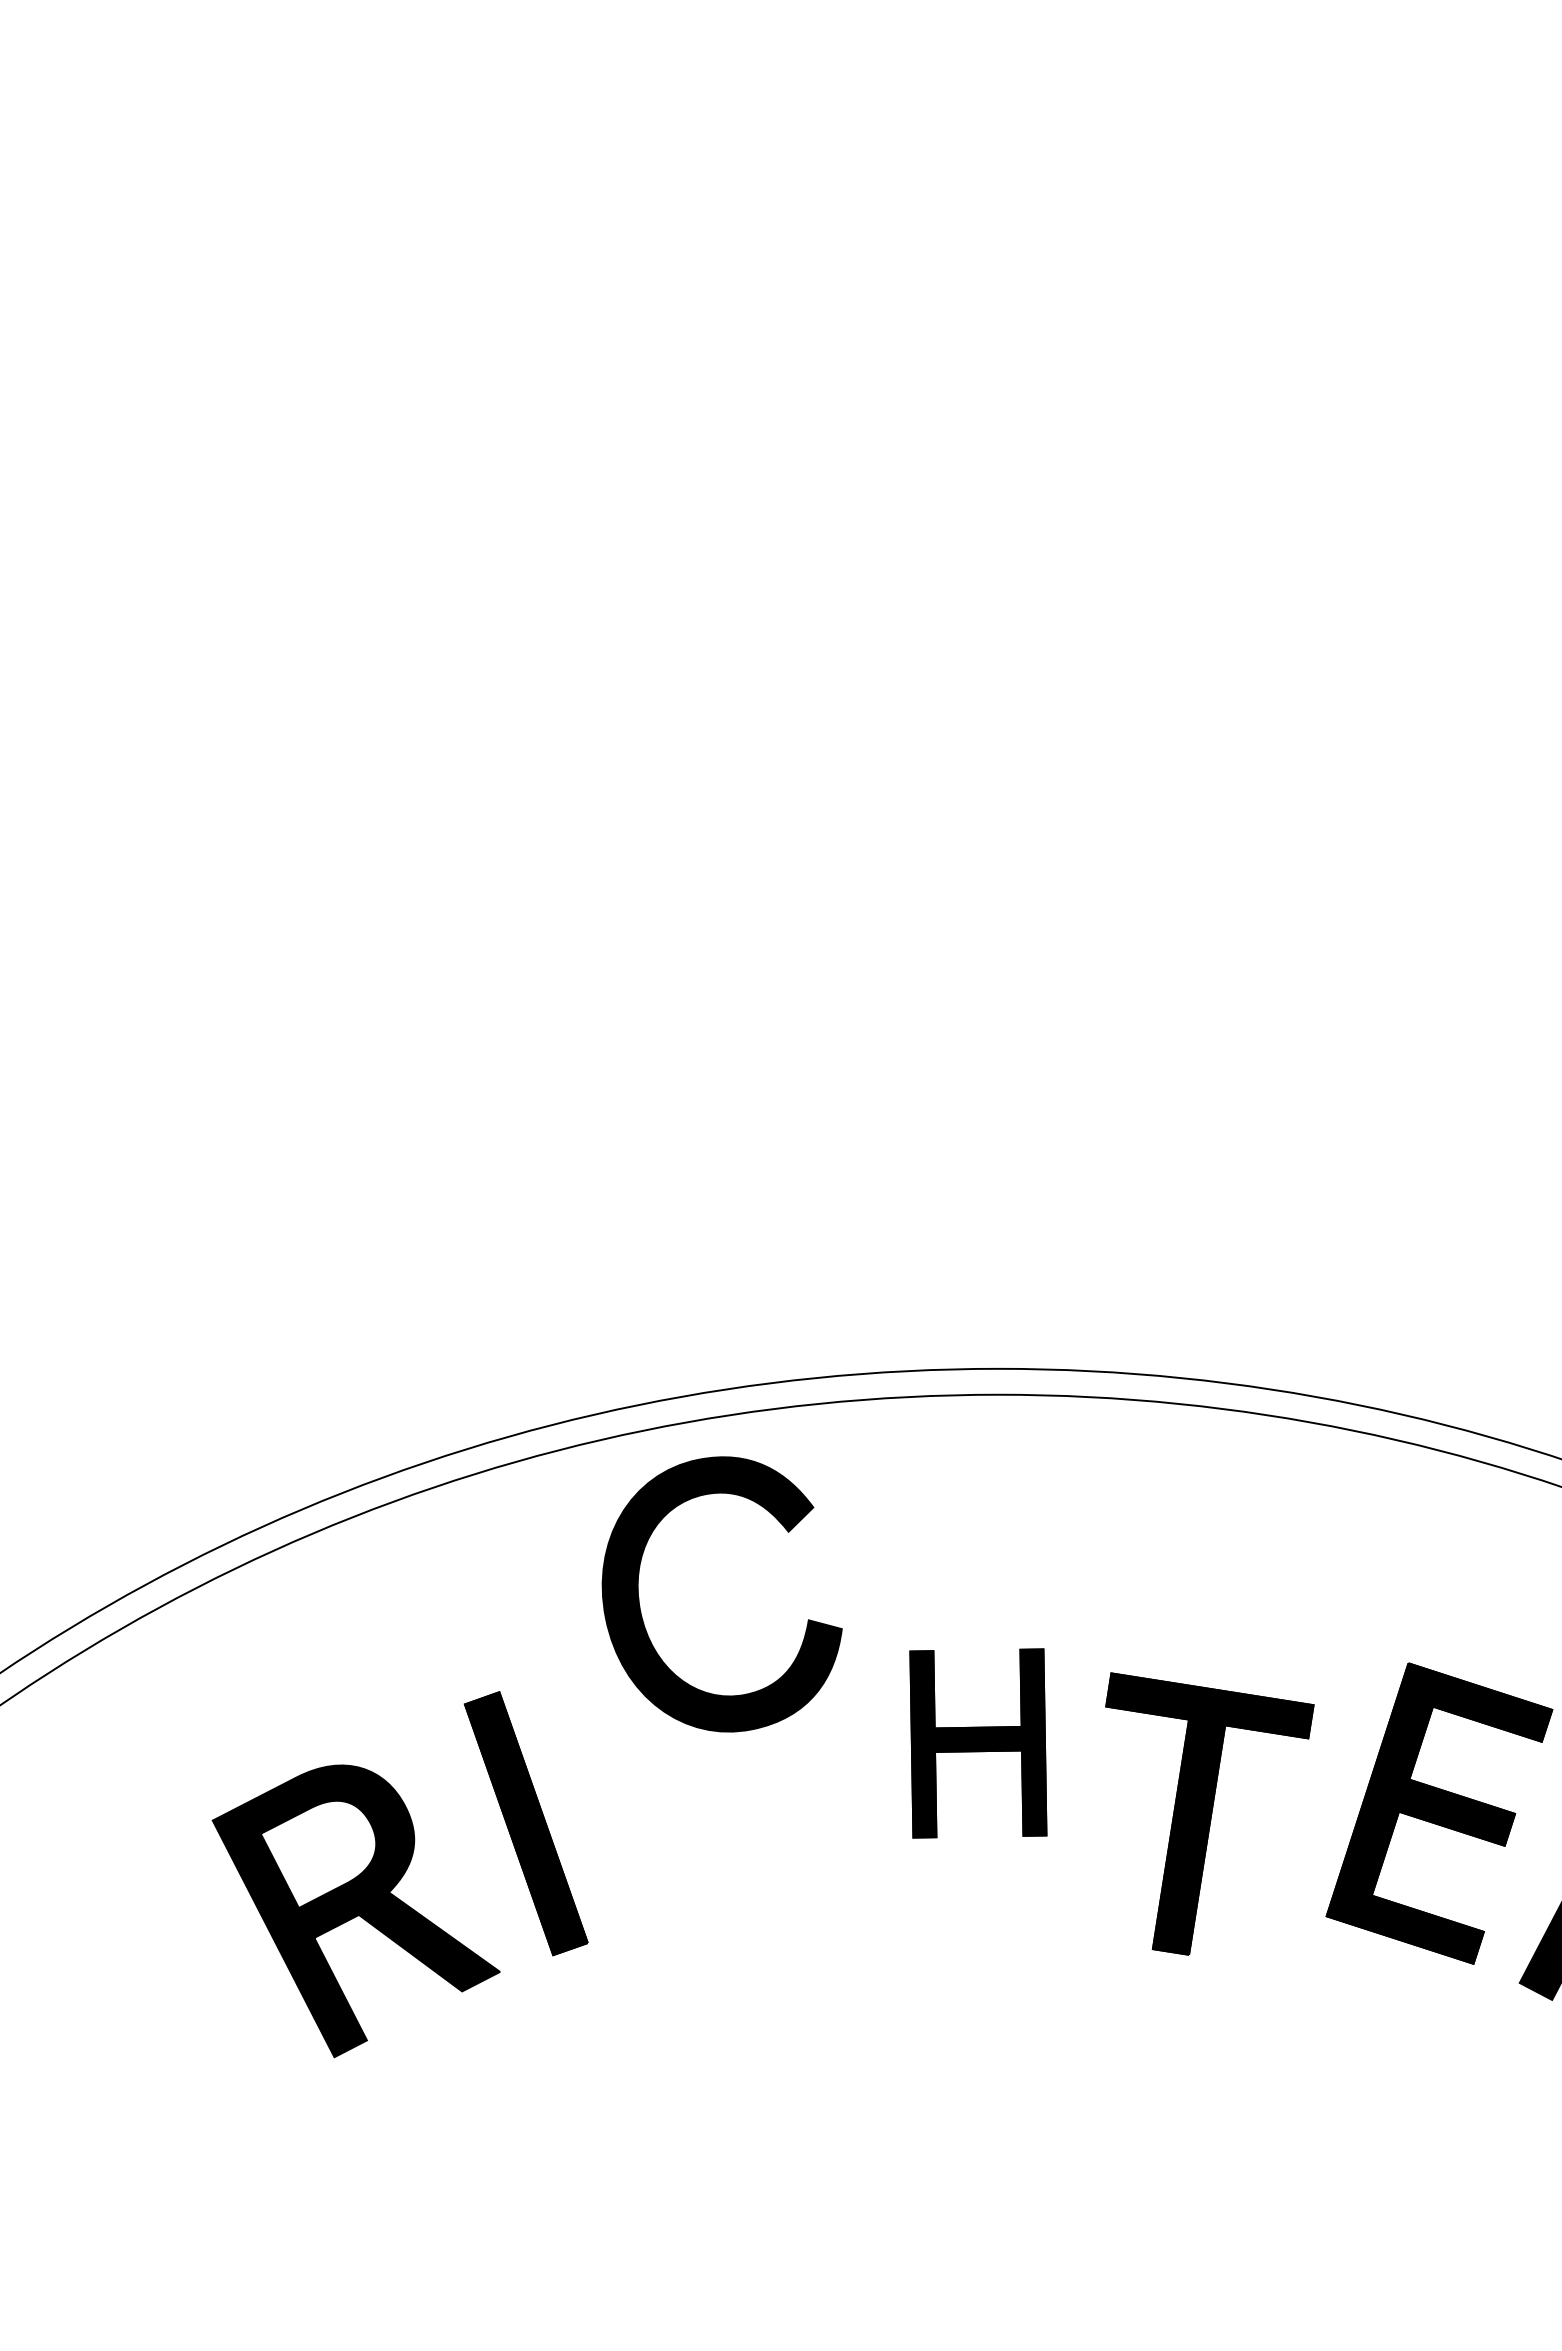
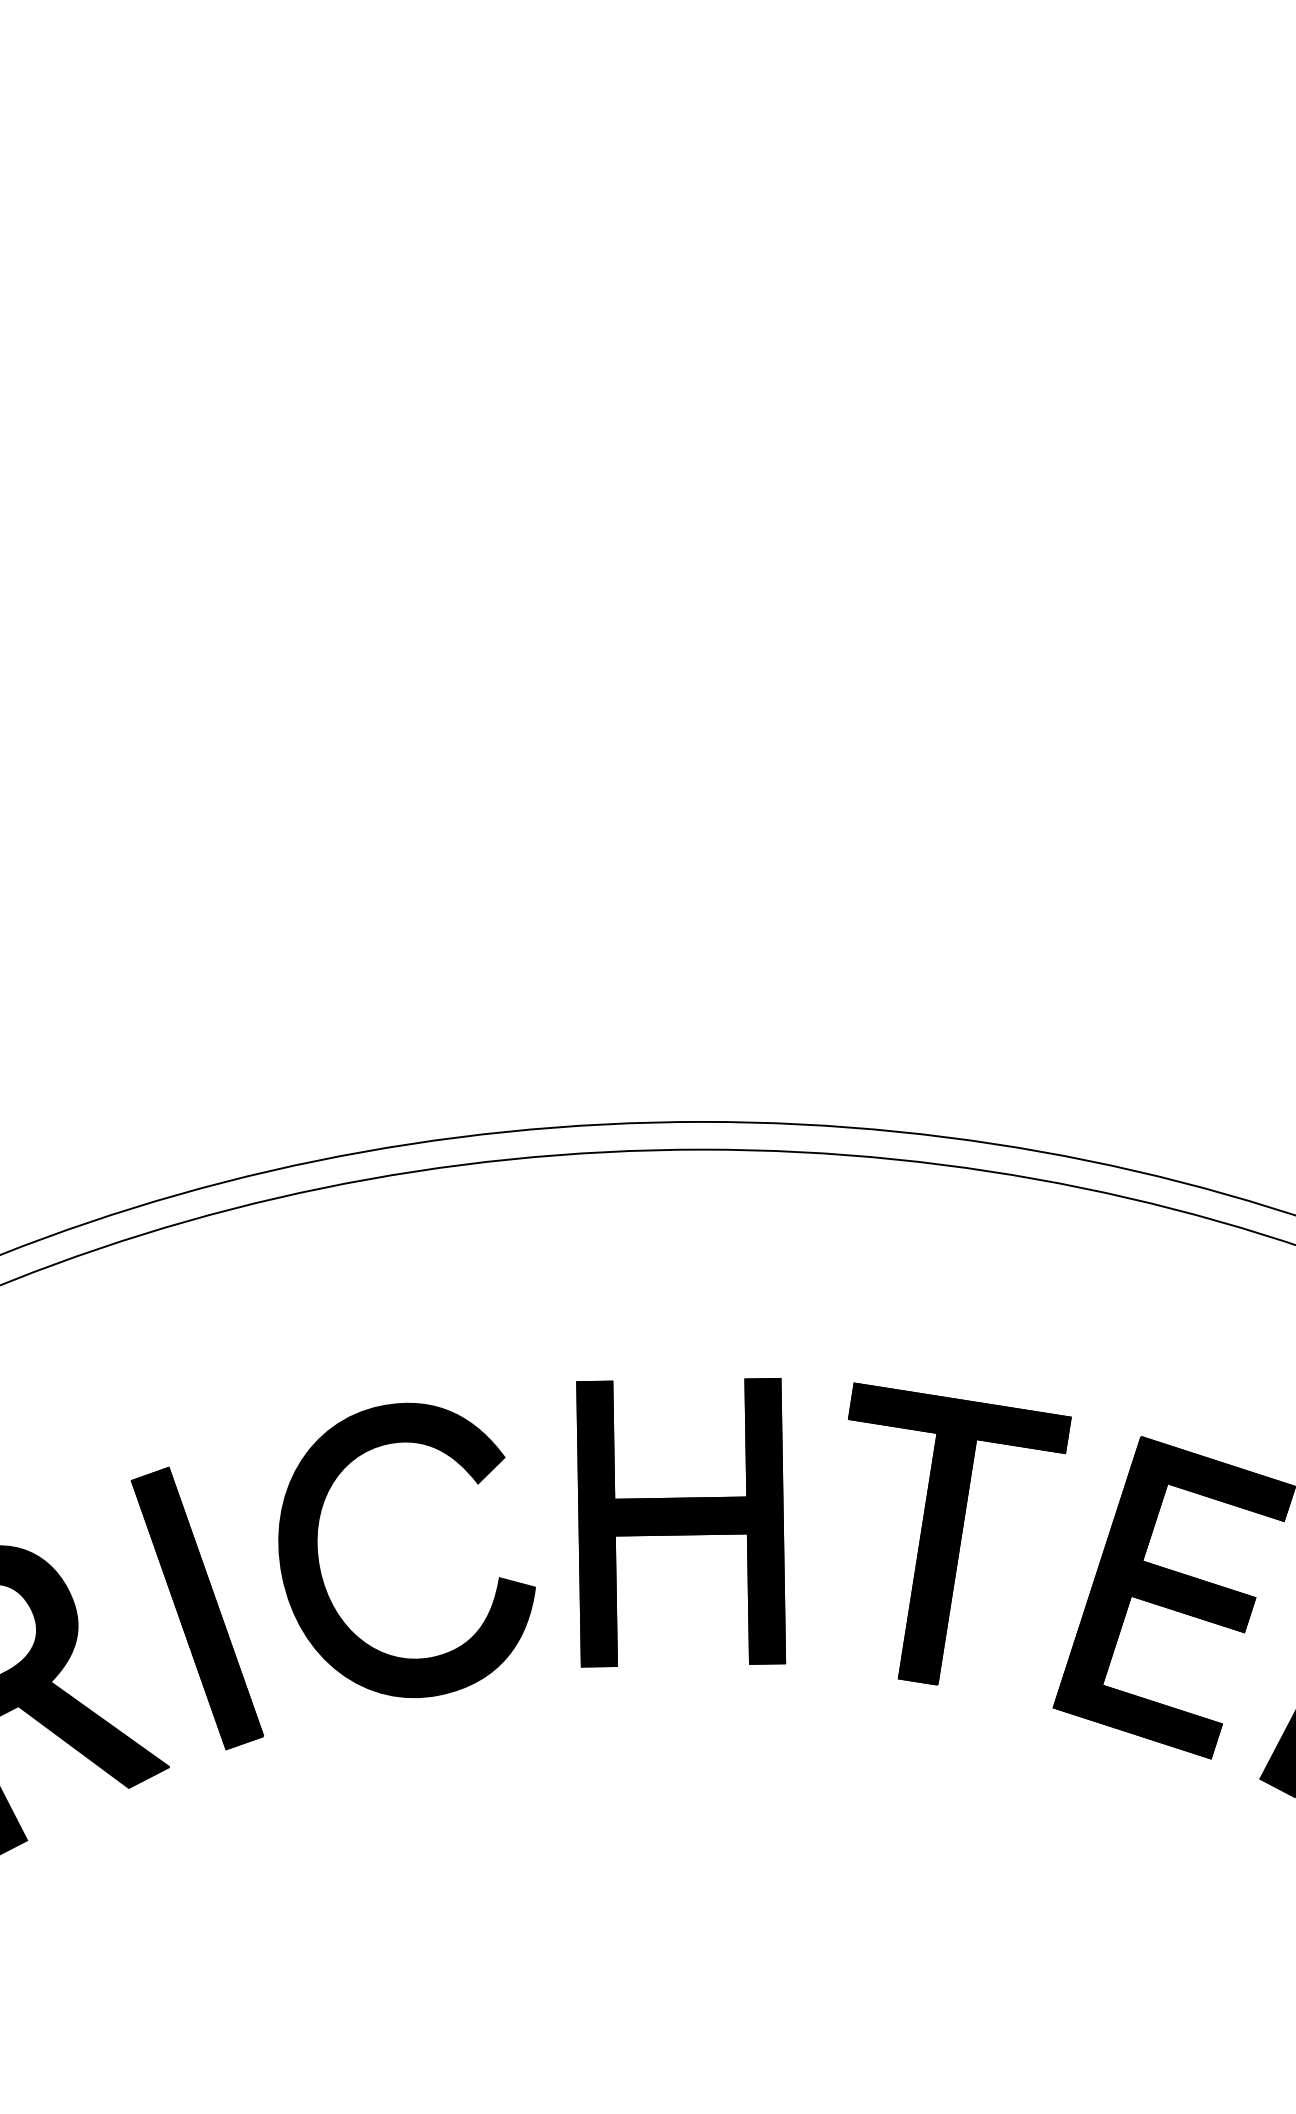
part: (641, 1611) -> (320, 1568), moved
part: (978, 1743) -> (681, 1522), size x1.43
part: (1209, 1813) -> (959, 1533), moved

